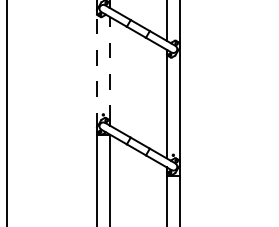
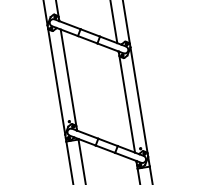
line: (109, 68) -> (68, 77), dashed -> solid
line: (96, 70) -> (56, 81), dashed -> solid

